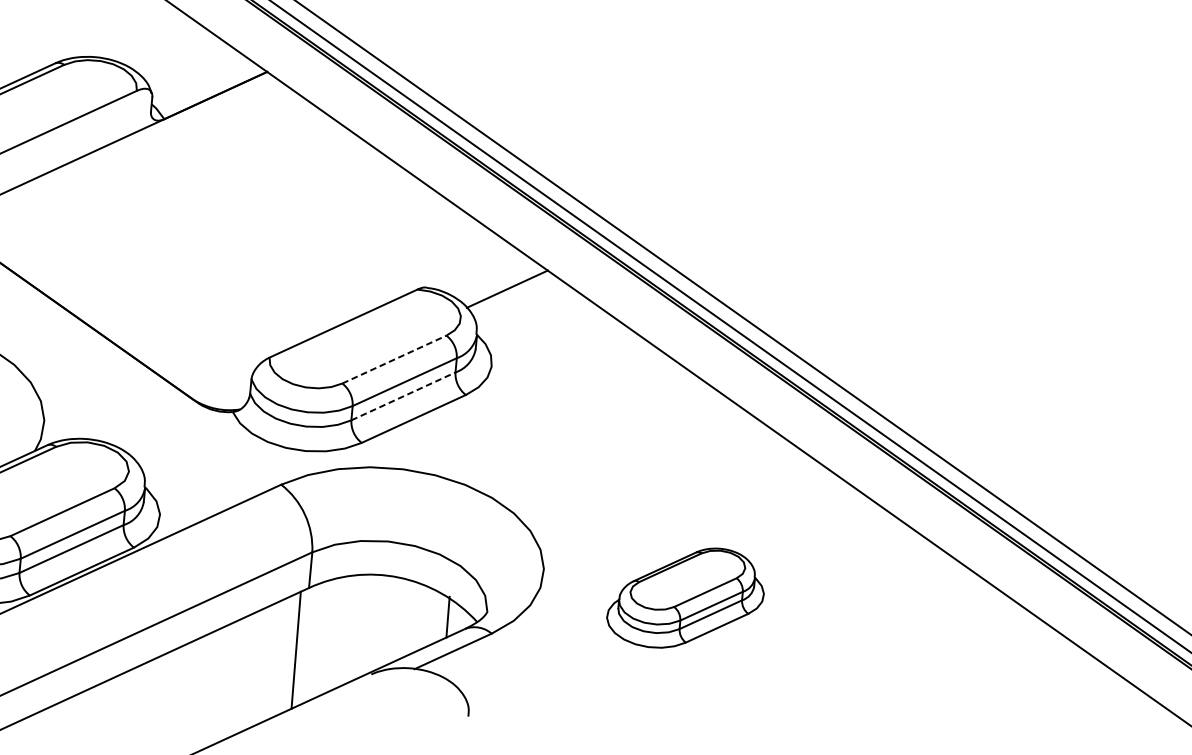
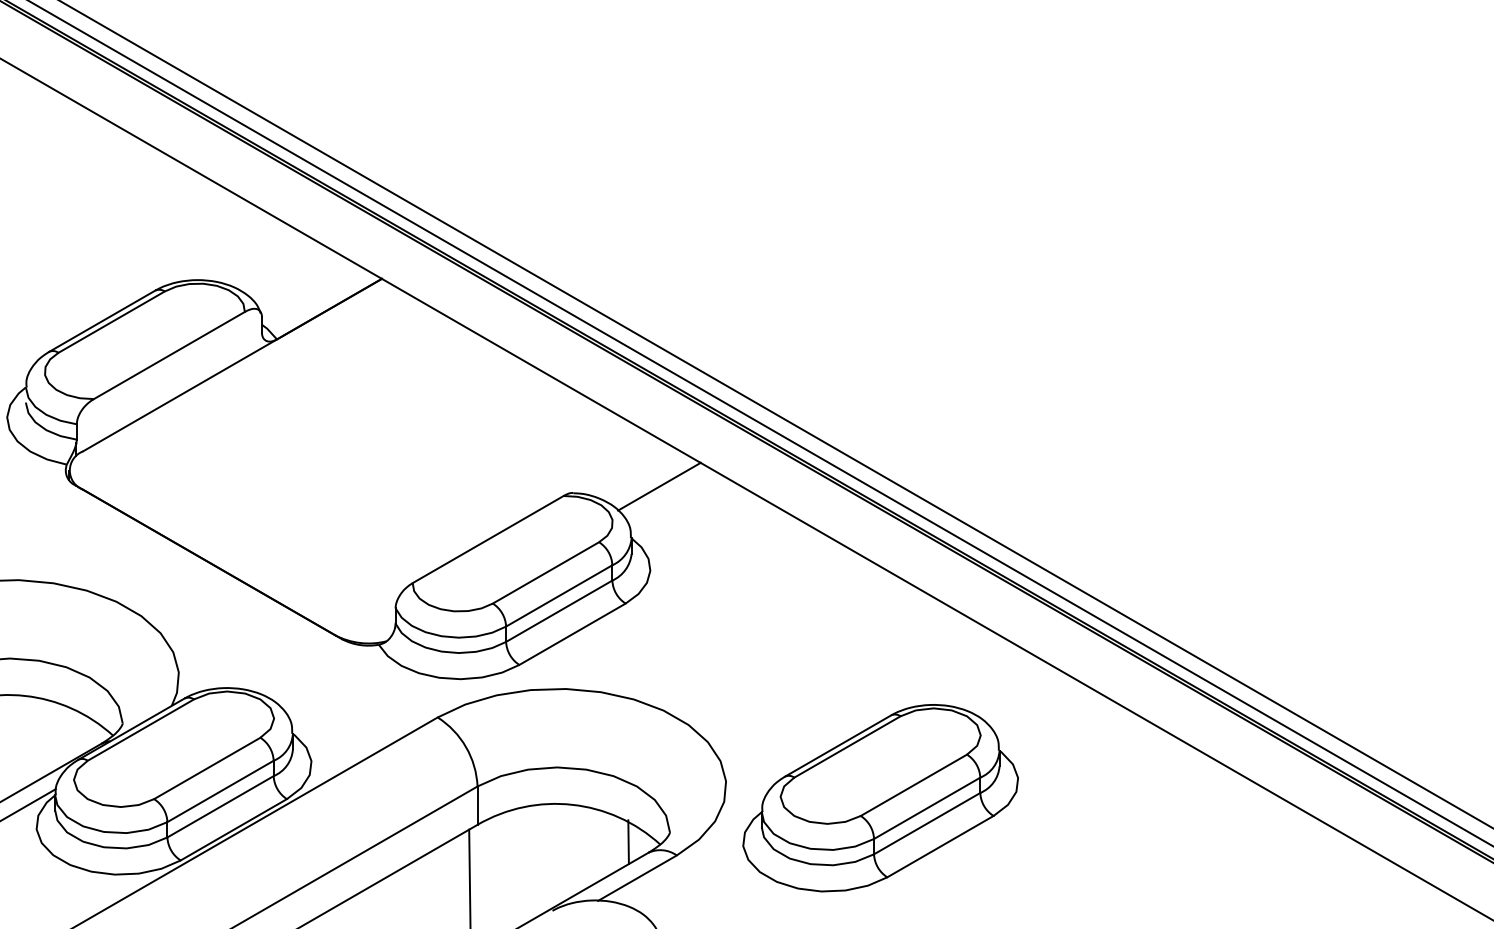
line: (394, 359) -> (546, 572), dashed -> solid
line: (403, 396) -> (559, 611), dashed -> solid
part: (686, 598) -> (880, 798), size x1.67

